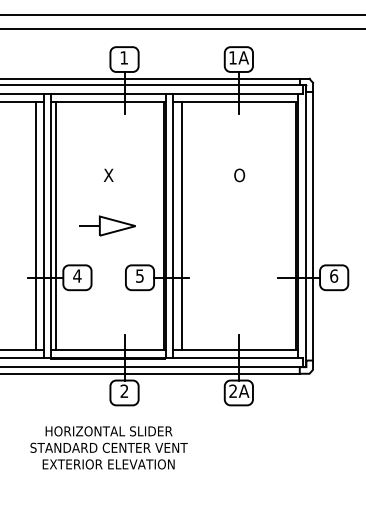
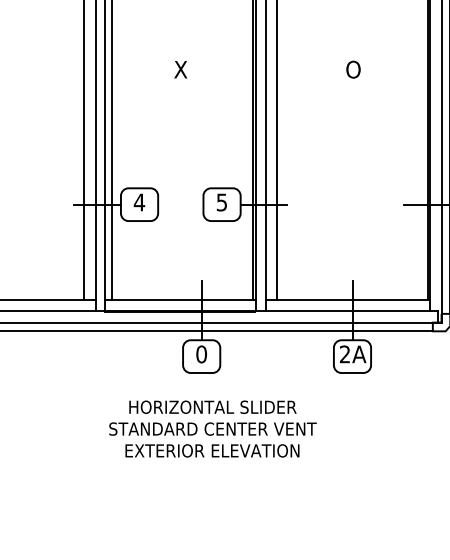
part: (107, 225) -> (179, 135), removed
text: (124, 391) -> (201, 354), 2 -> 0
text: (108, 447) -> (212, 428), moved

